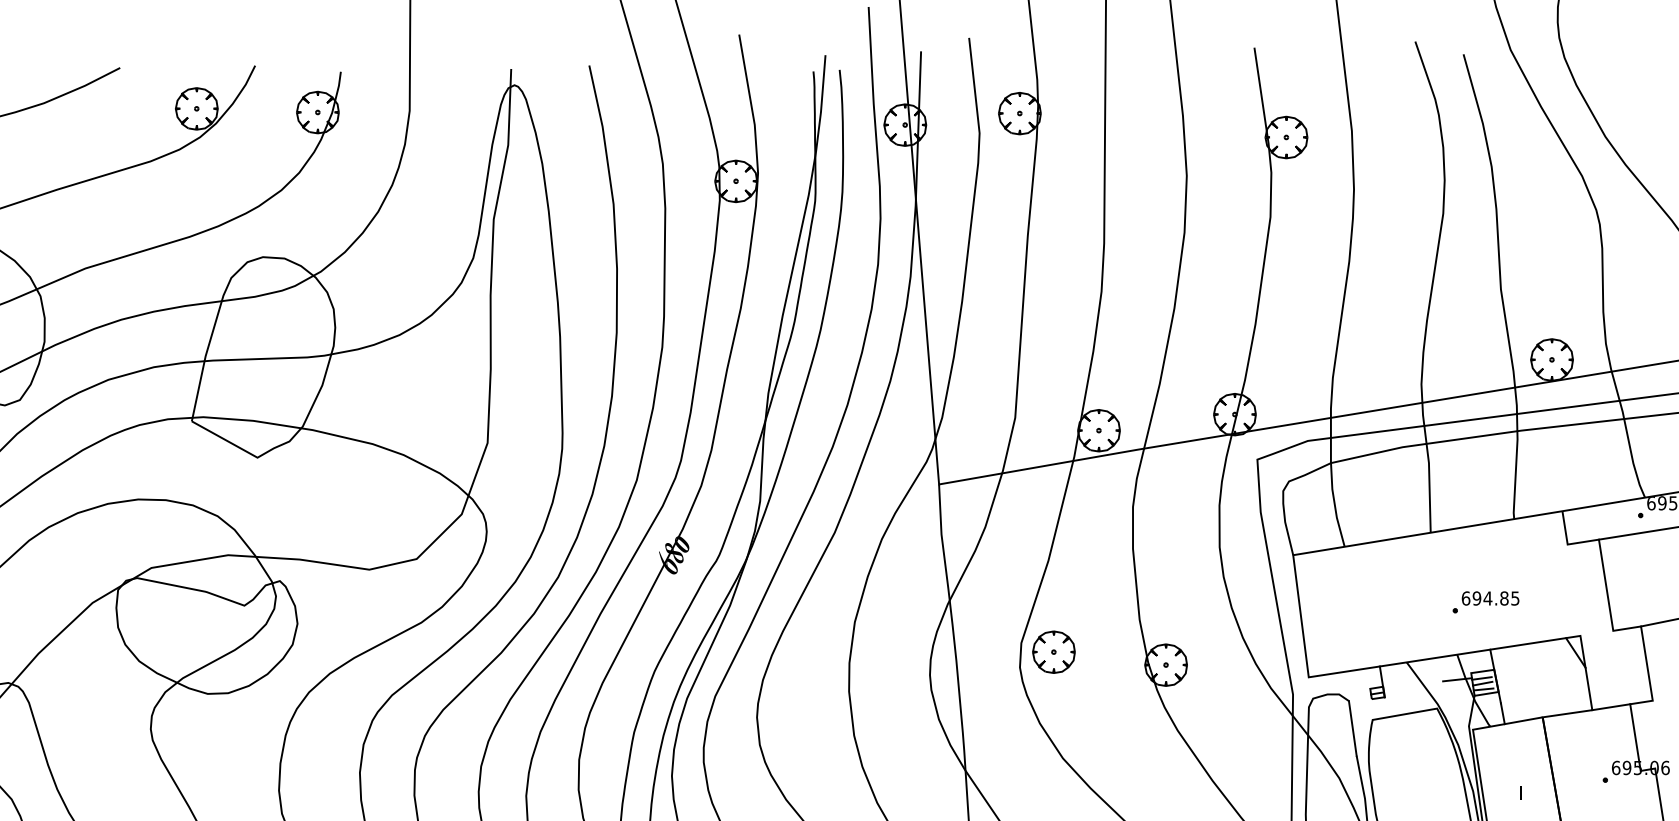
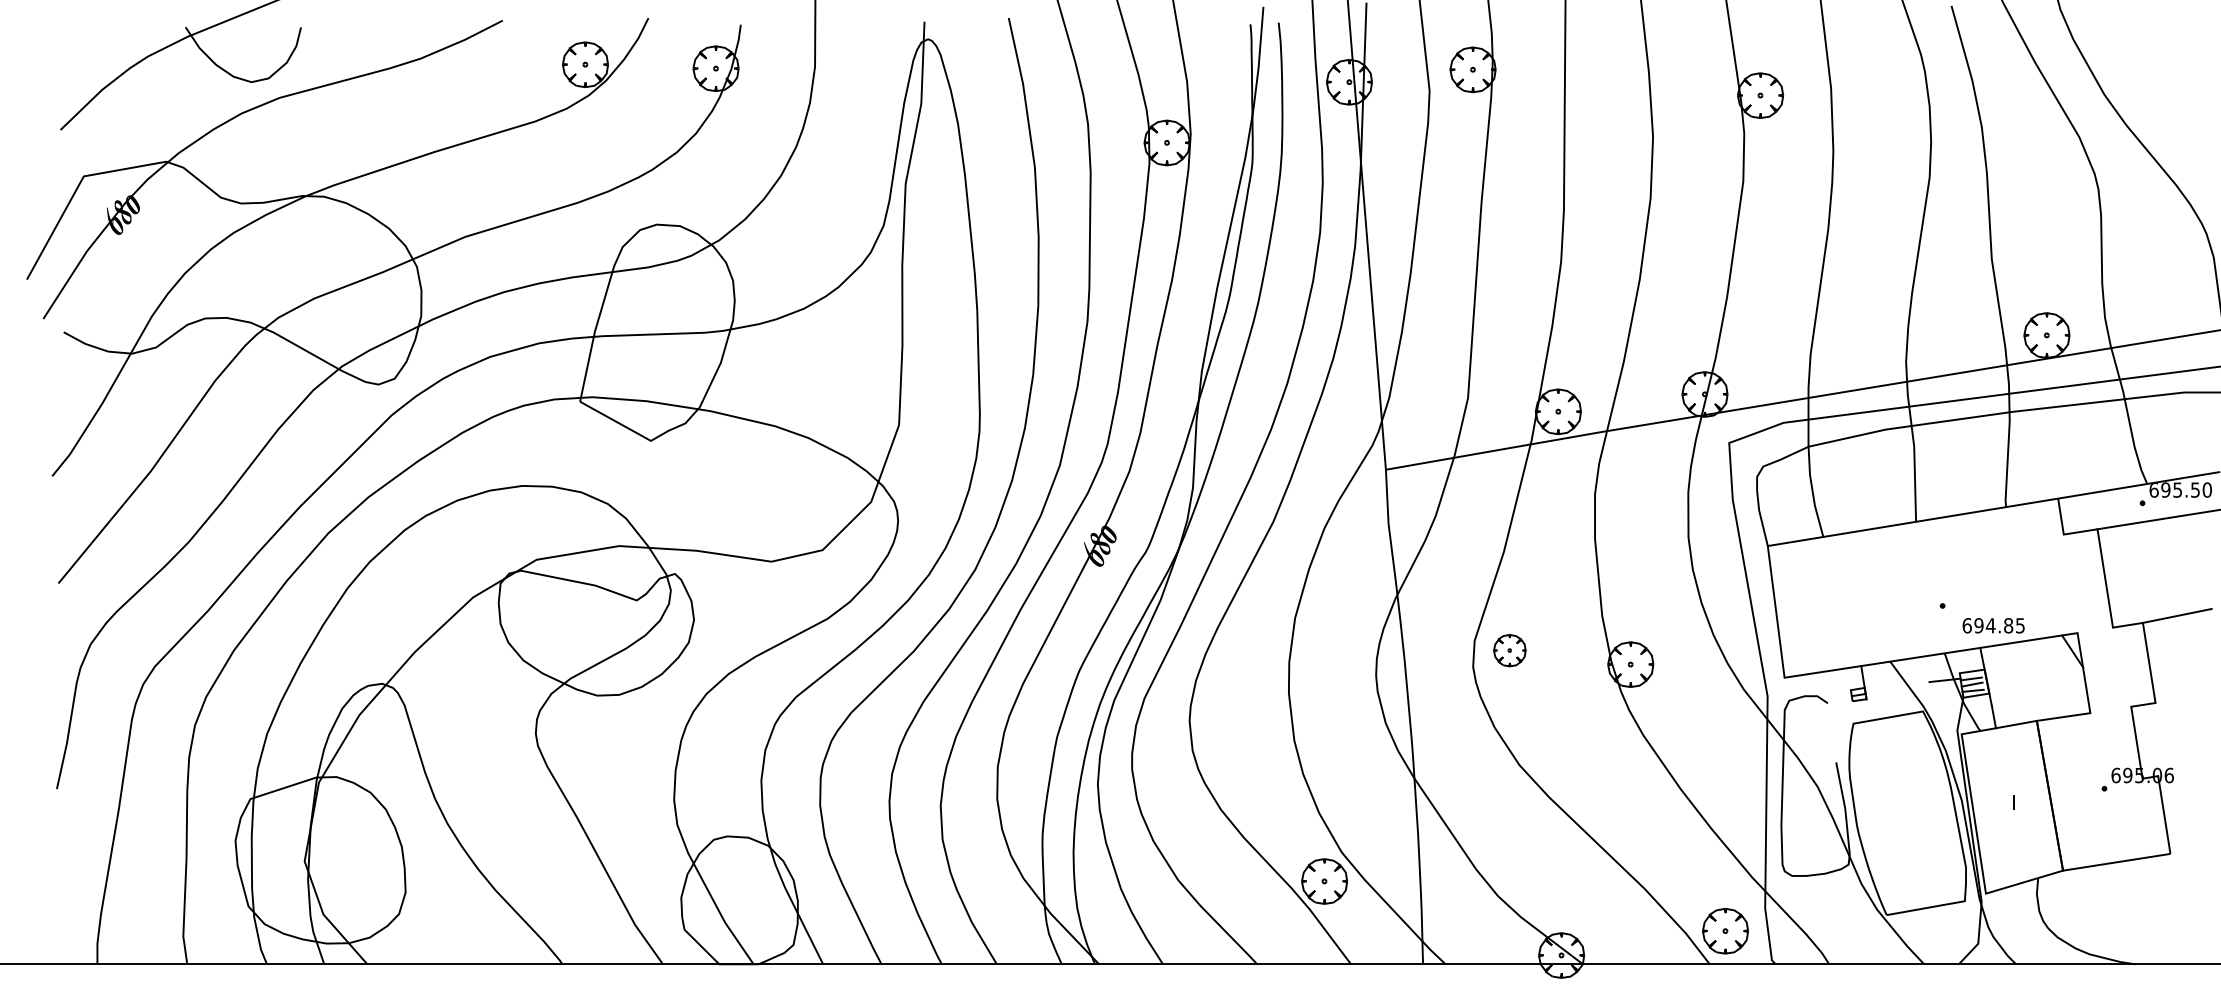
text: (1490, 598) -> (1993, 625), moved
part: (1053, 652) -> (1509, 650), size x0.7
line: (1610, 706) -> (2110, 709), removed
line: (1352, 728) -> (1831, 732), removed

